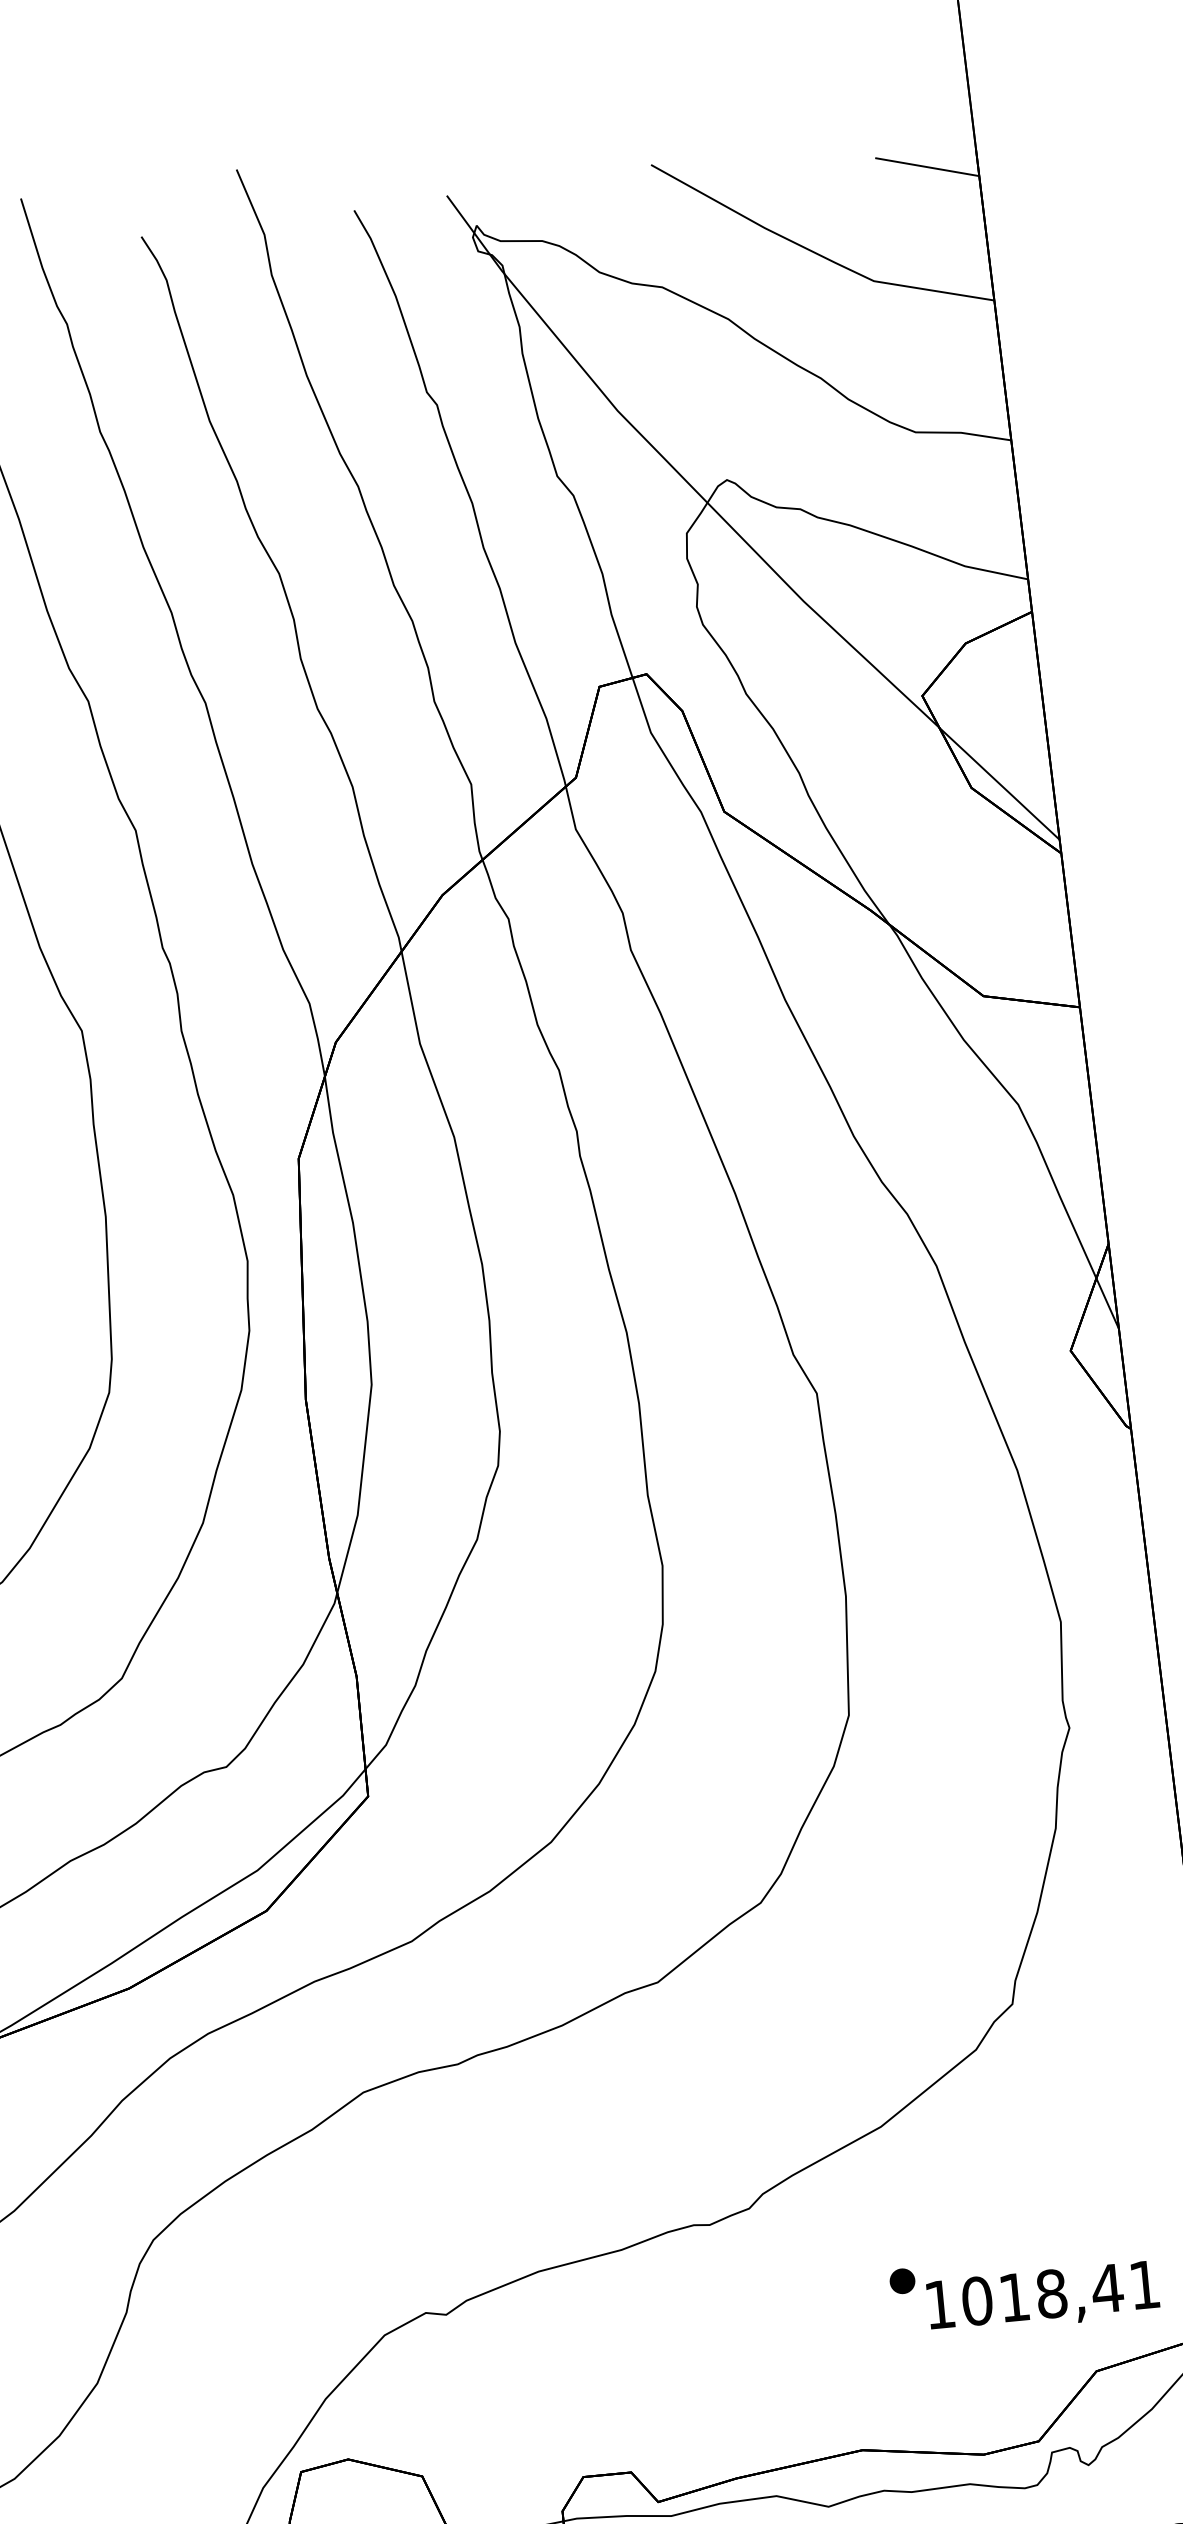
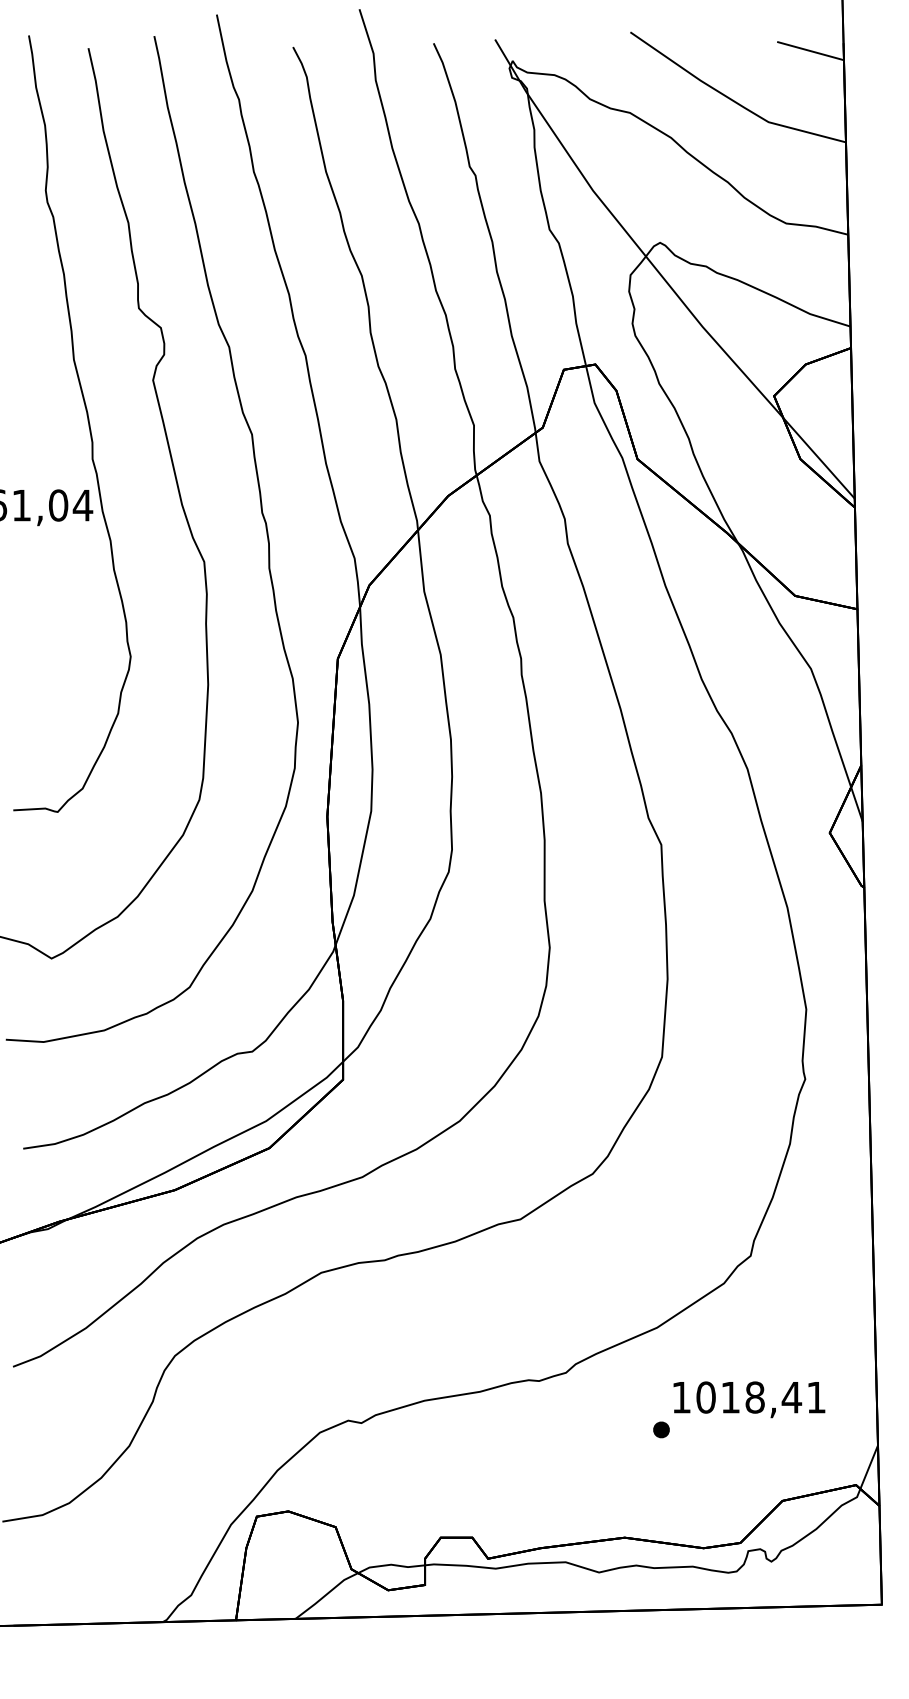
text: (1043, 2297) -> (749, 1399), moved

